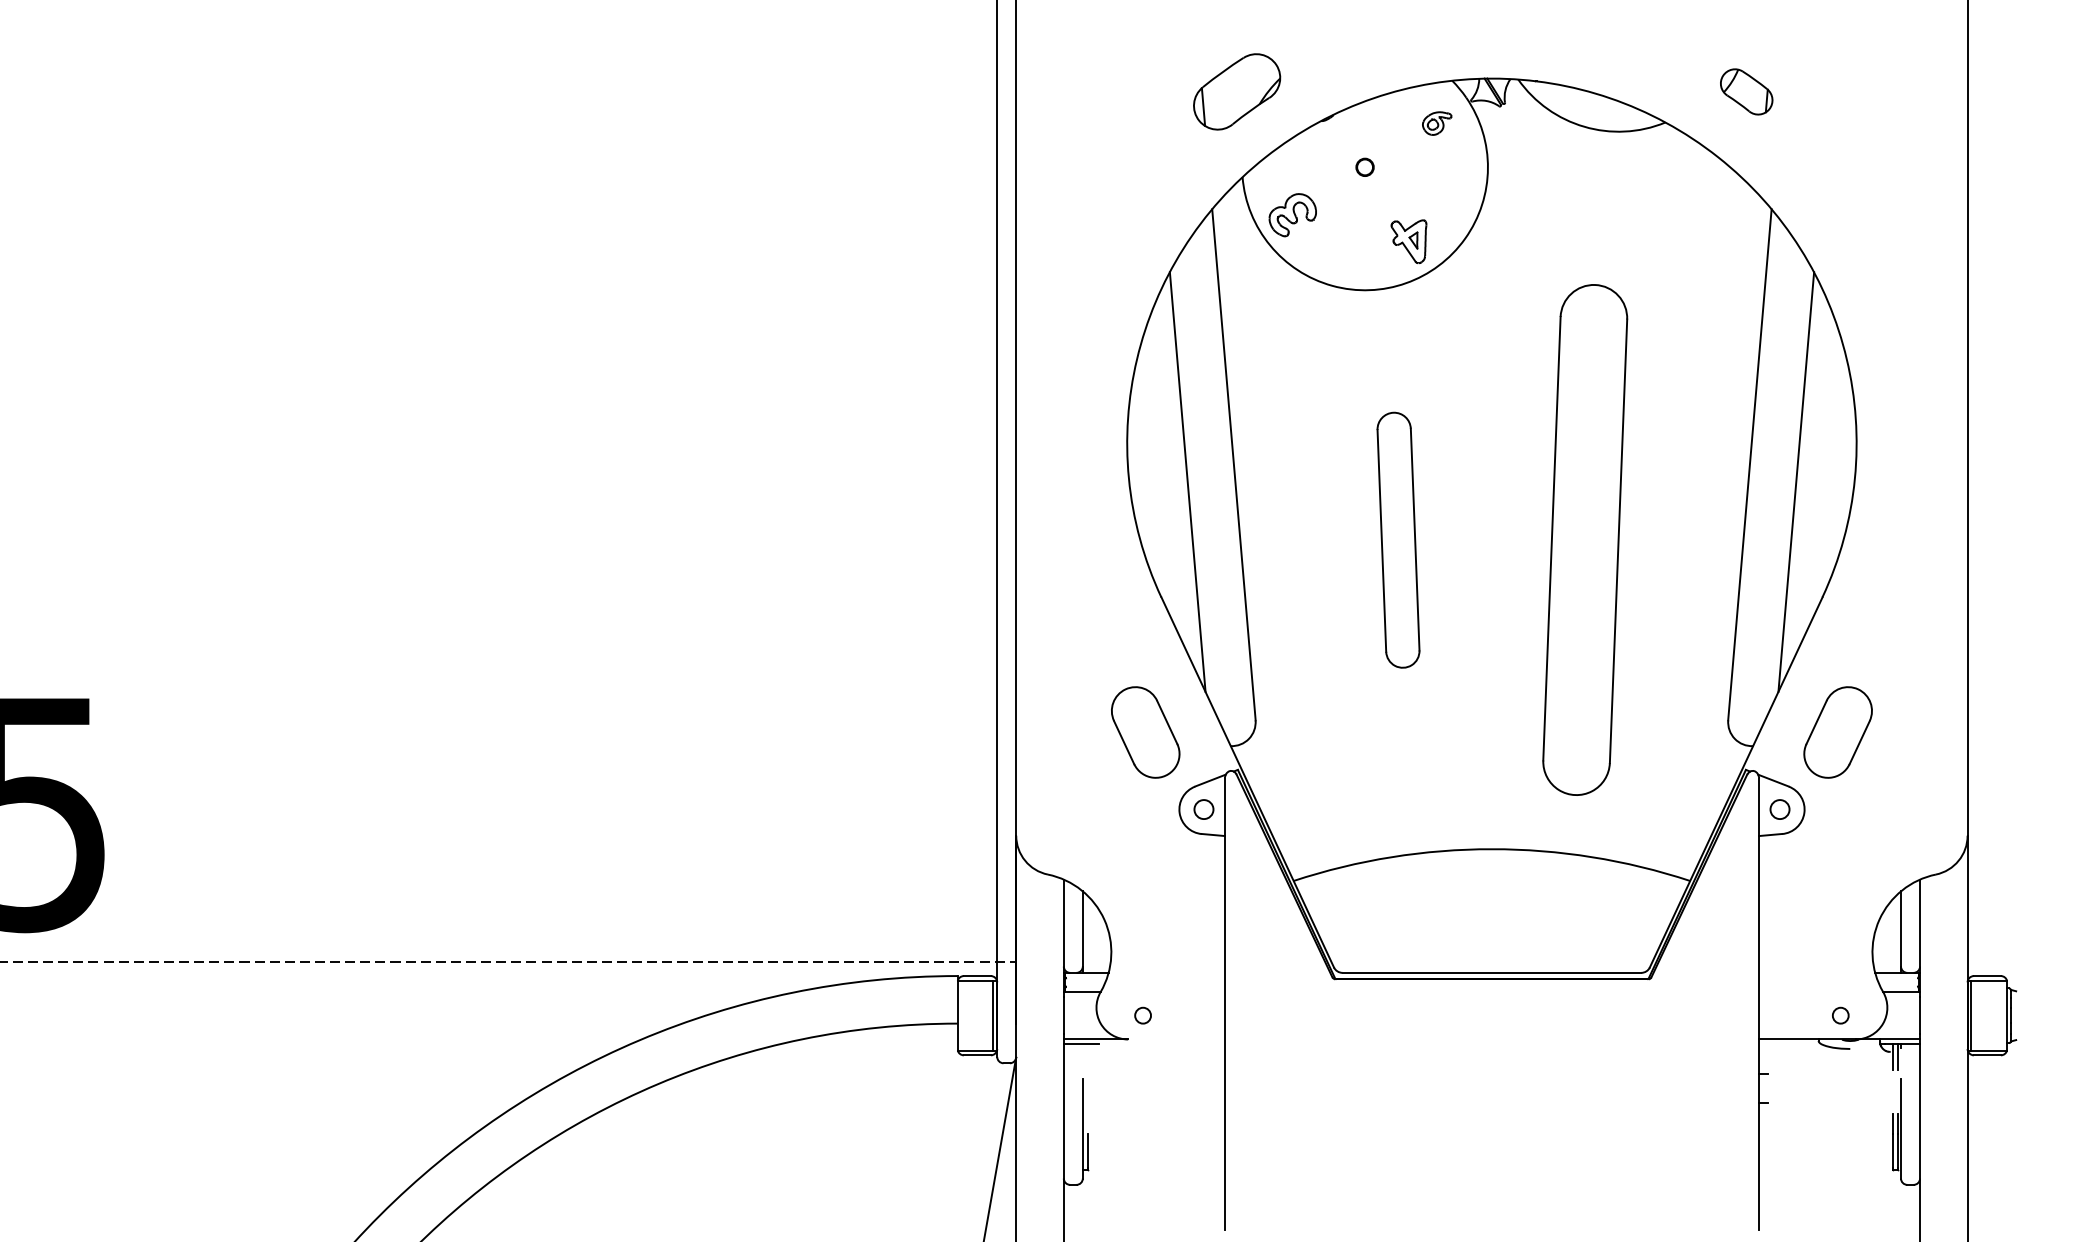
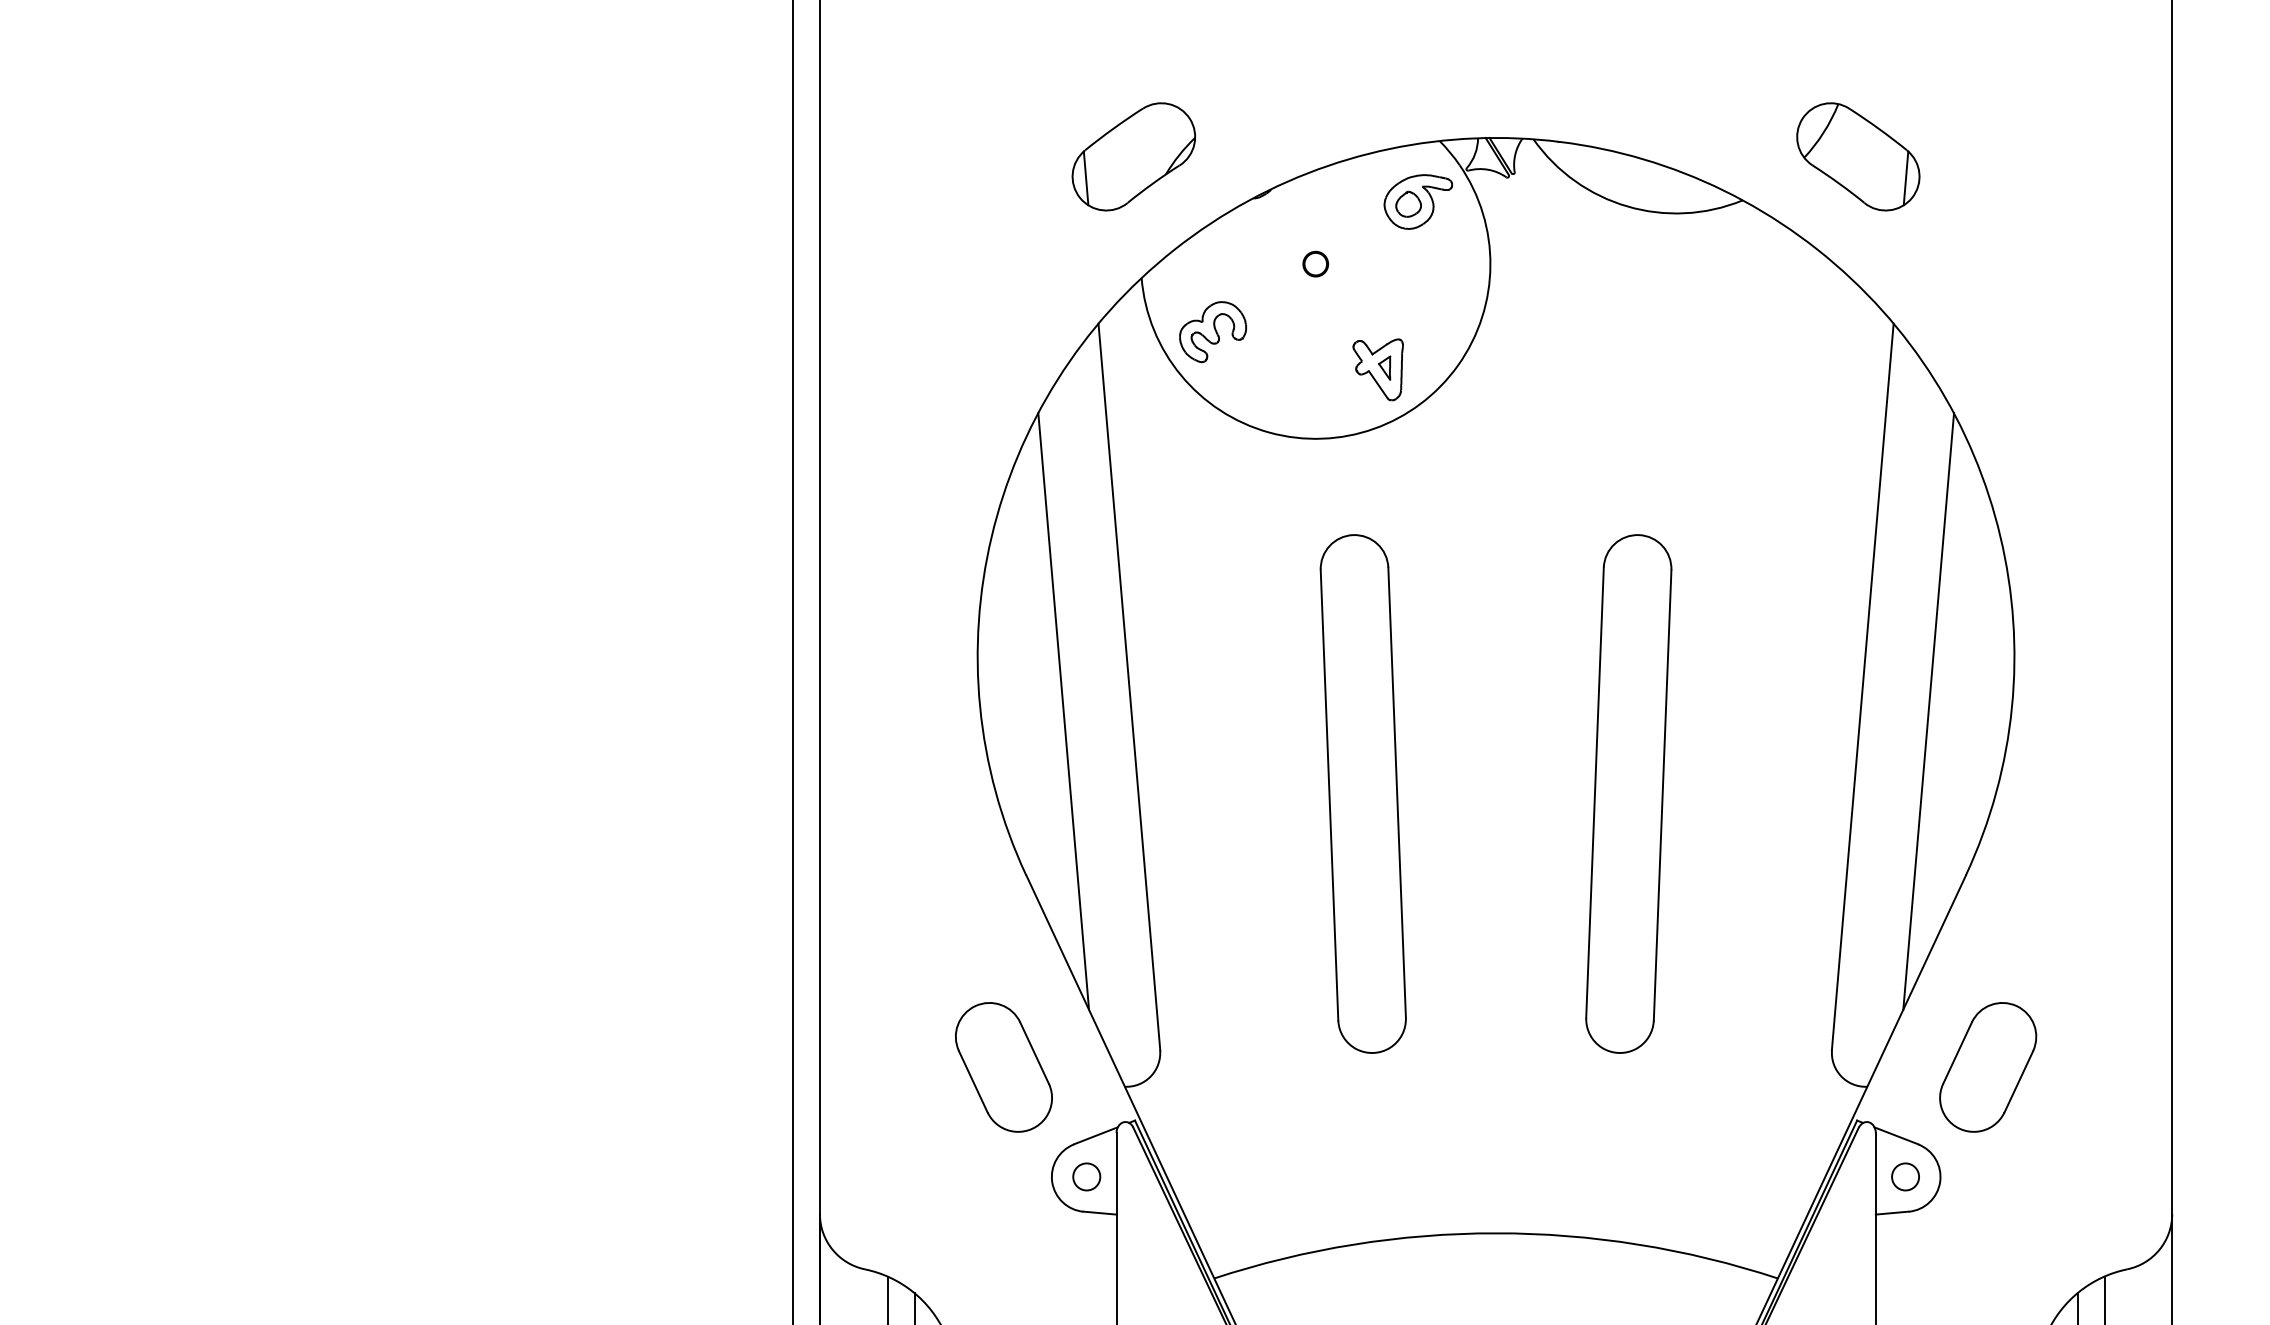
part: (1746, 91) -> (1857, 156), size x1.67
part: (1436, 123) -> (1417, 201), size x1.67
part: (1398, 540) -> (1363, 794), size x1.43
part: (1585, 540) -> (1629, 794), size x0.71

